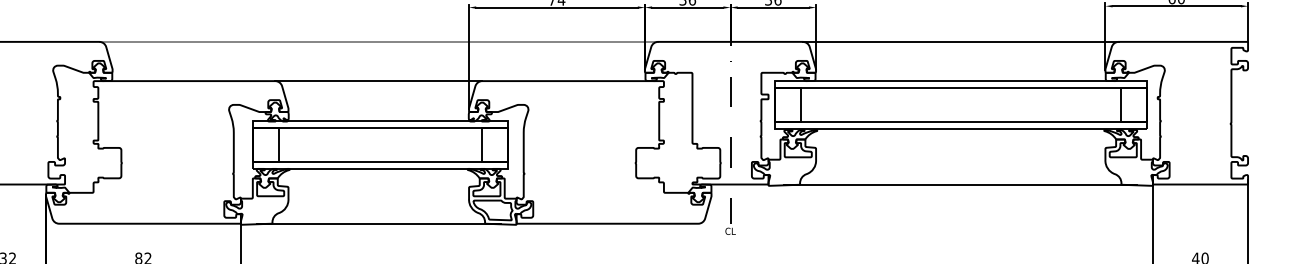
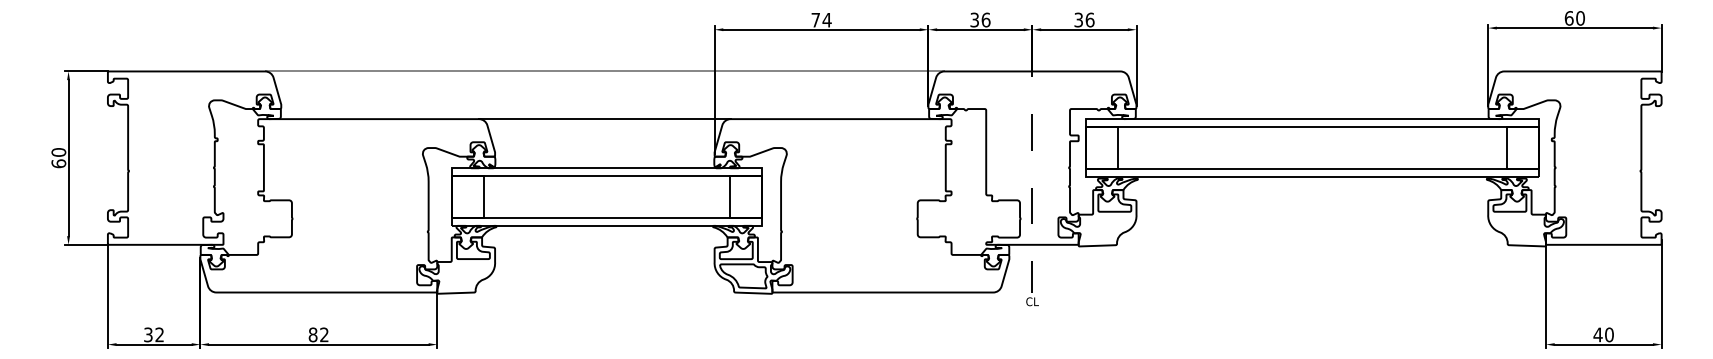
line: (960, 41) -> (1312, 71), removed
line: (960, 185) -> (1312, 245), removed
line: (378, 224) -> (604, 293), removed

